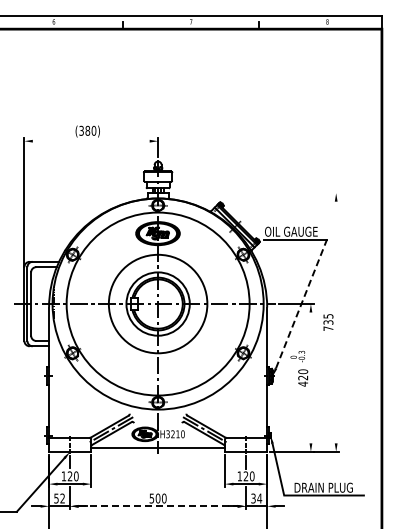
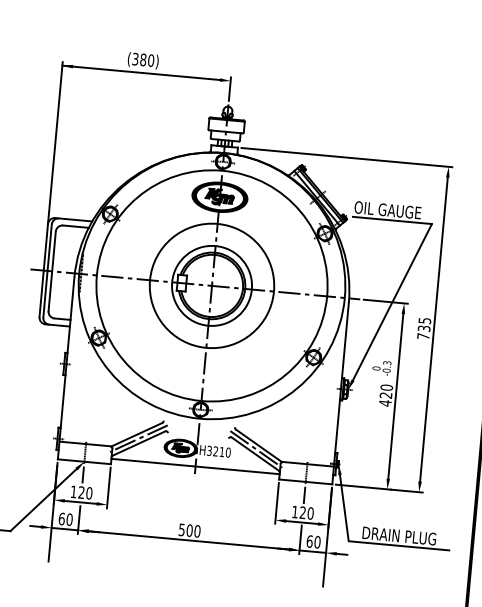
line: (86, 141) -> (140, 73), added
line: (255, 193) -> (347, 157), added
line: (301, 303) -> (392, 301), dashed -> solid
line: (336, 322) -> (434, 329), added
line: (310, 377) -> (395, 395), added
text: (59, 498) -> (65, 519), 52 -> 60
text: (256, 498) -> (313, 541), 34 -> 60
line: (158, 506) -> (189, 540), dashed -> solid

